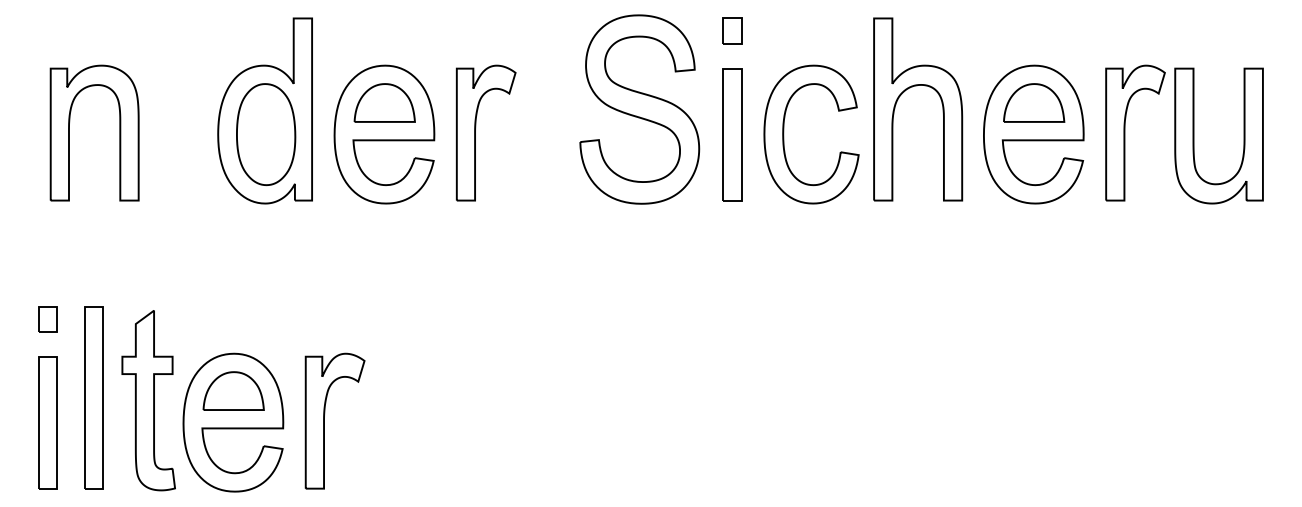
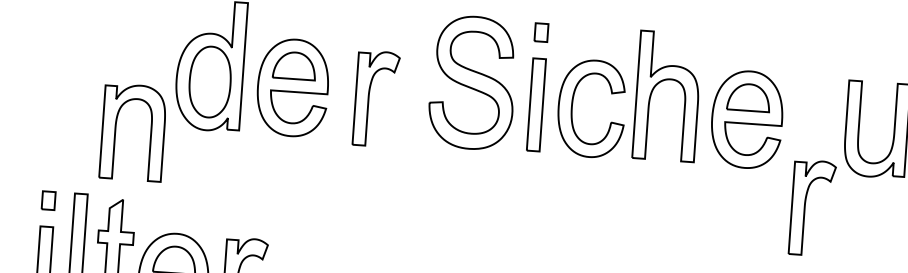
part: (69, 132) -> (115, 130), moved
part: (475, 132) -> (368, 98), moved
part: (1125, 132) -> (805, 207), moved

